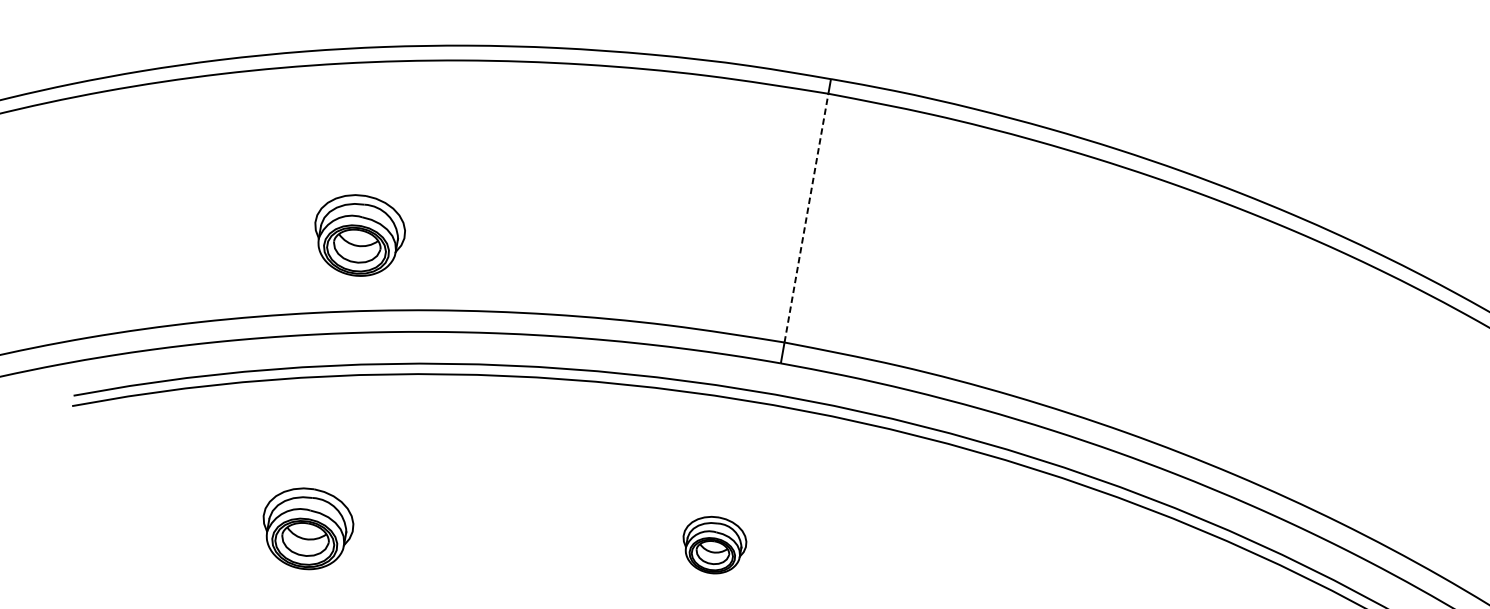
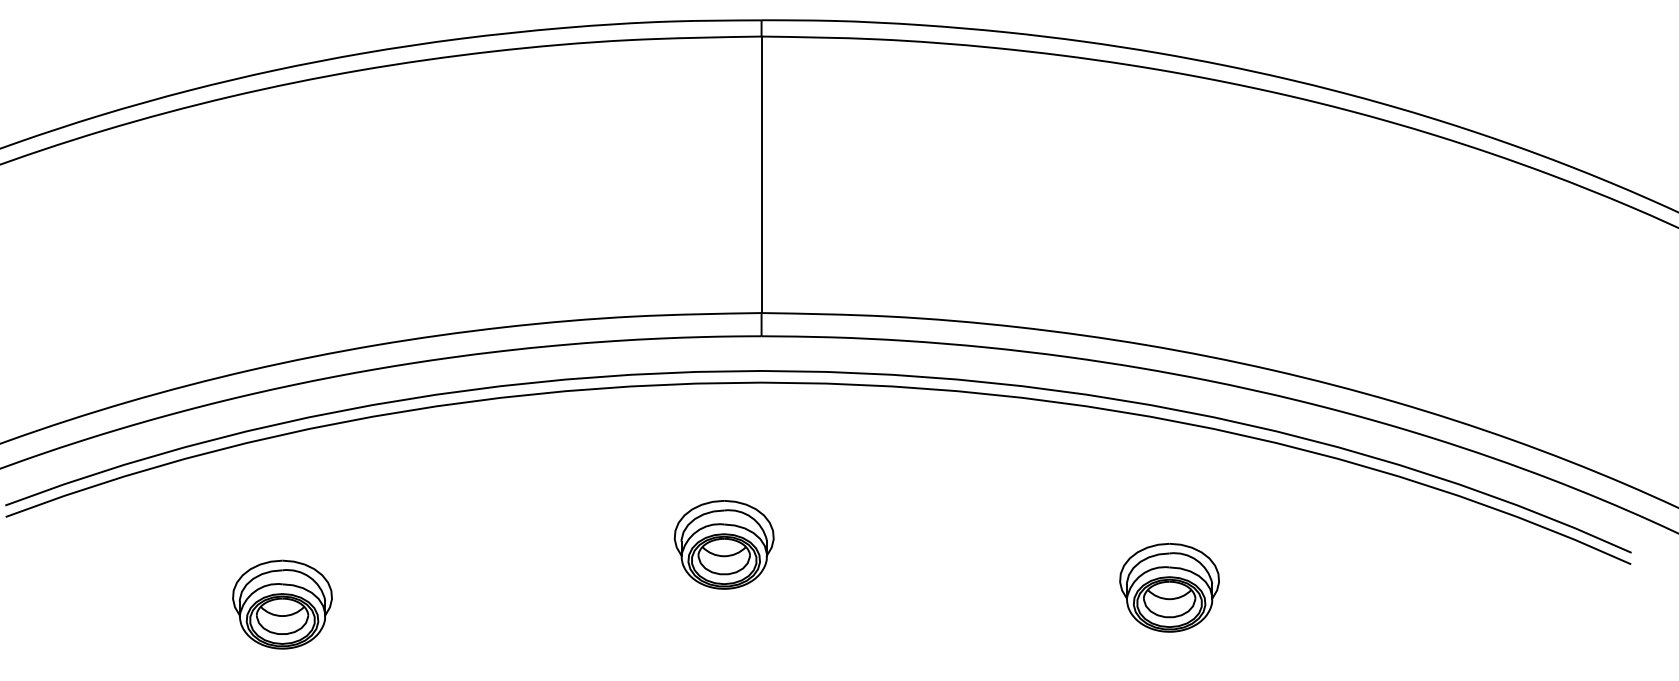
line: (806, 217) -> (761, 174), dashed -> solid
part: (358, 235) -> (282, 278), removed
part: (713, 544) -> (723, 544), size x1.43

